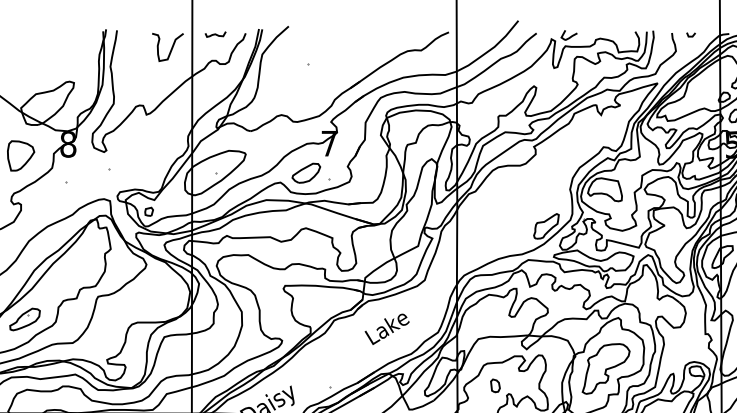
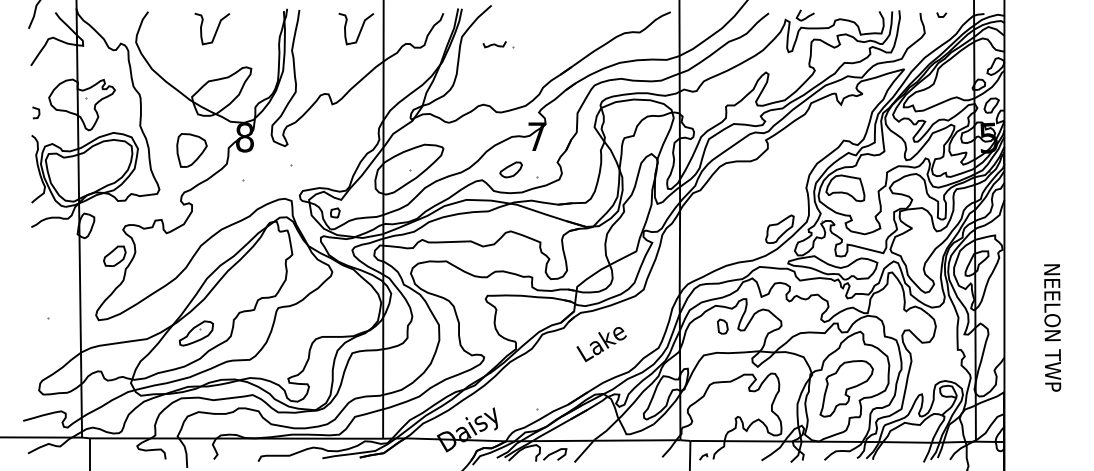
curve: (215, 34) -> (494, 44), moved
curve: (42, 48) -> (215, 30), added
part: (305, 172) -> (510, 169), size x0.7
part: (495, 385) -> (722, 326), moved

